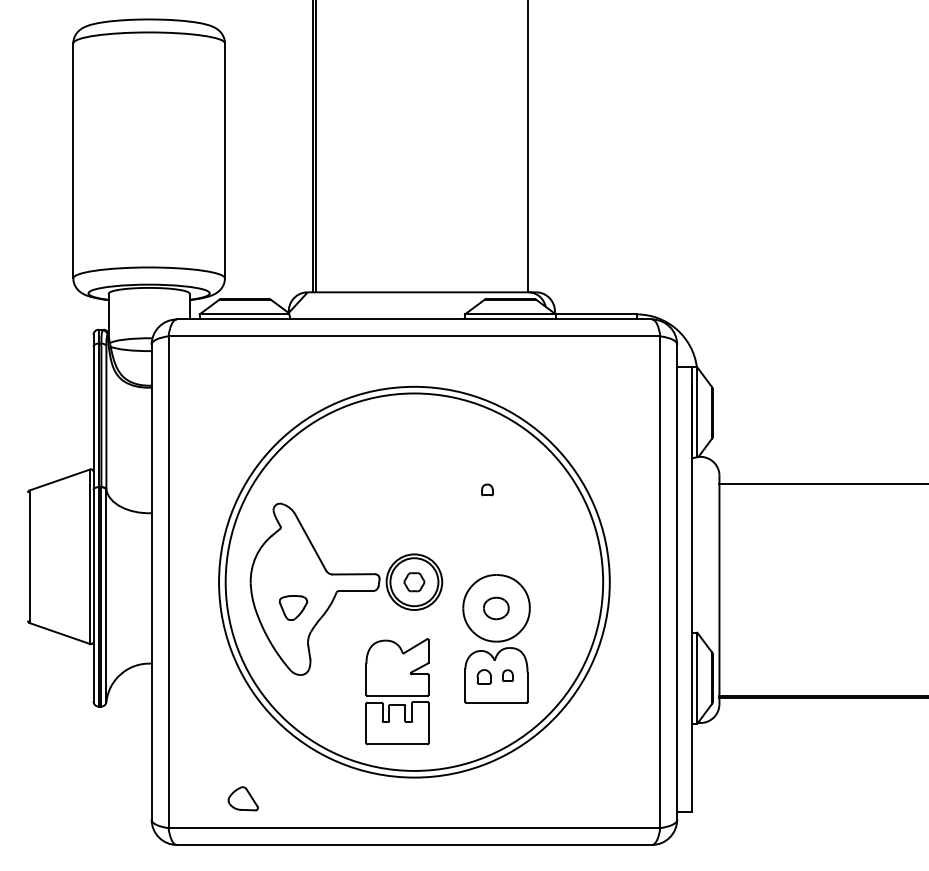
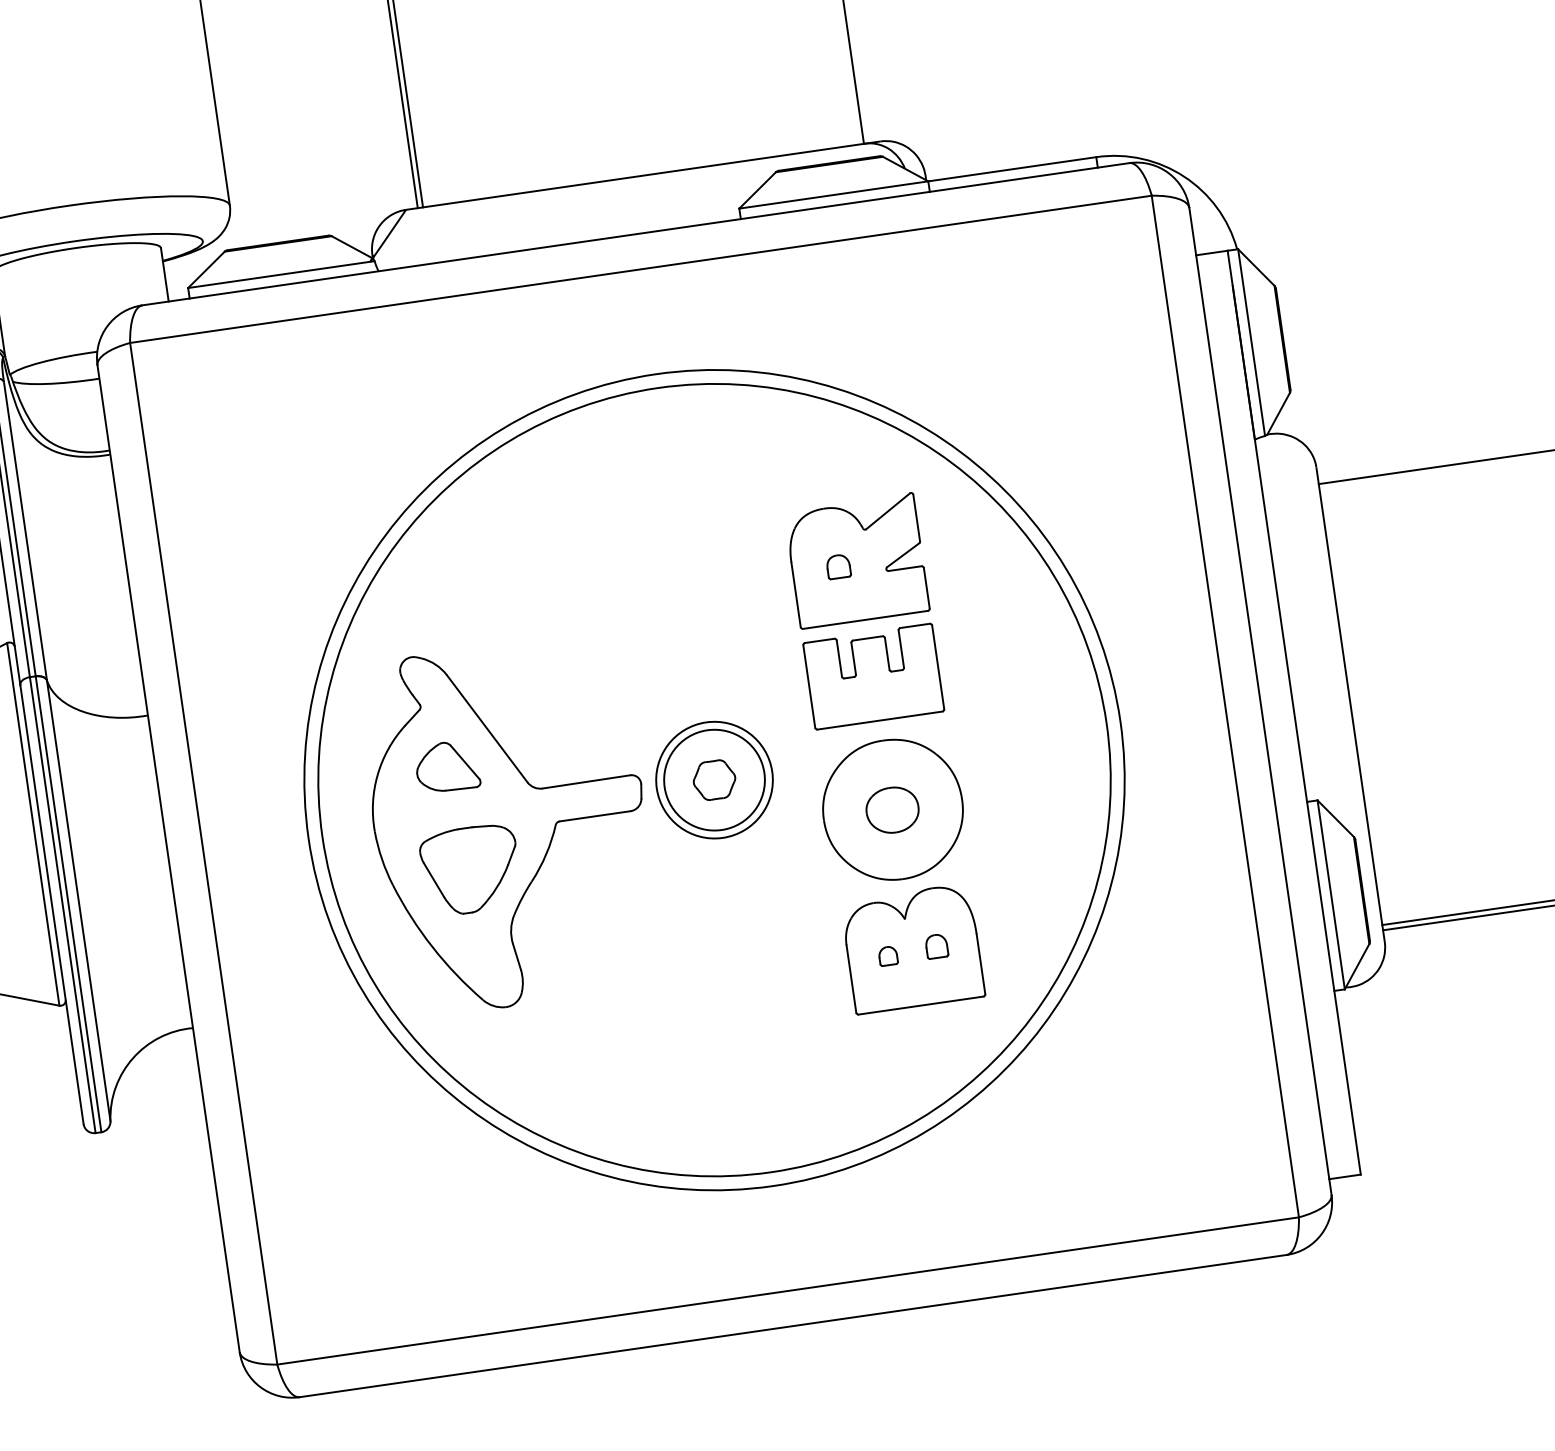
part: (293, 607) -> (470, 868), size x1.67
part: (484, 676) -> (888, 955), size x0.62
part: (397, 691) -> (864, 610), moved
part: (242, 798) -> (445, 766), moved

